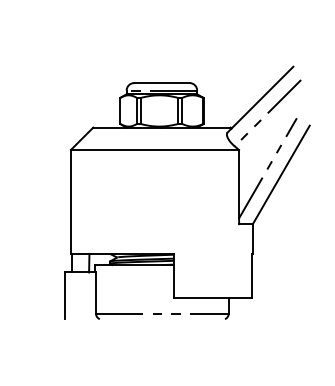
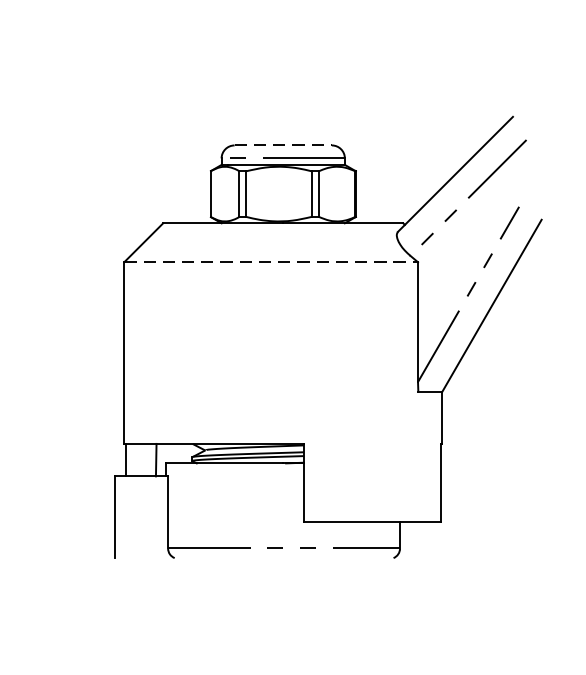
line: (161, 83) -> (282, 146), solid -> dashed
line: (155, 149) -> (272, 261), solid -> dashed

